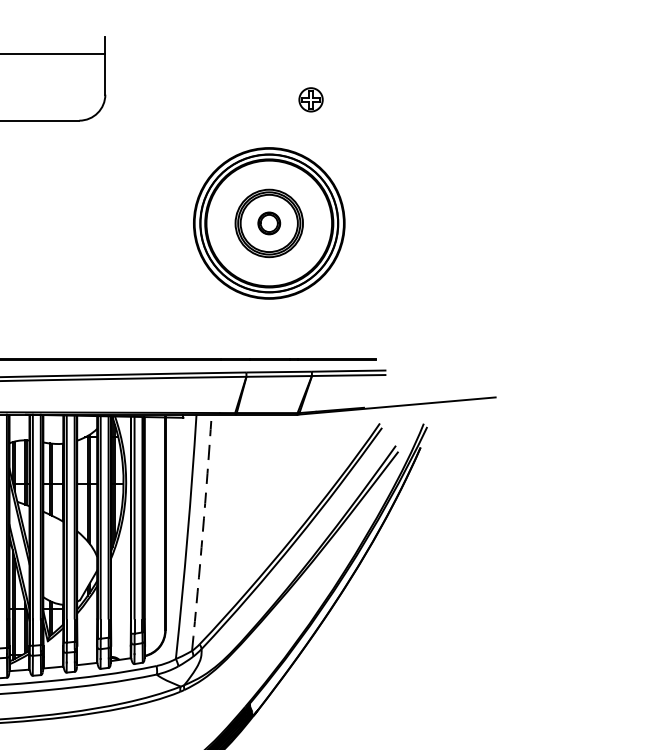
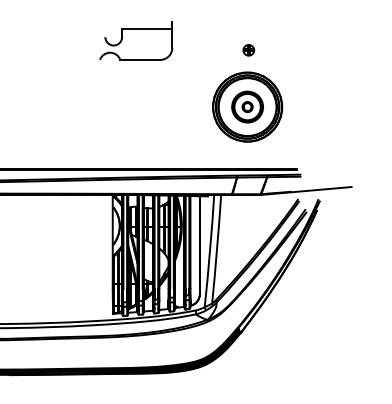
part: (310, 100) -> (248, 50), moved
arc: (203, 533) -> (217, 249), dashed -> solid

